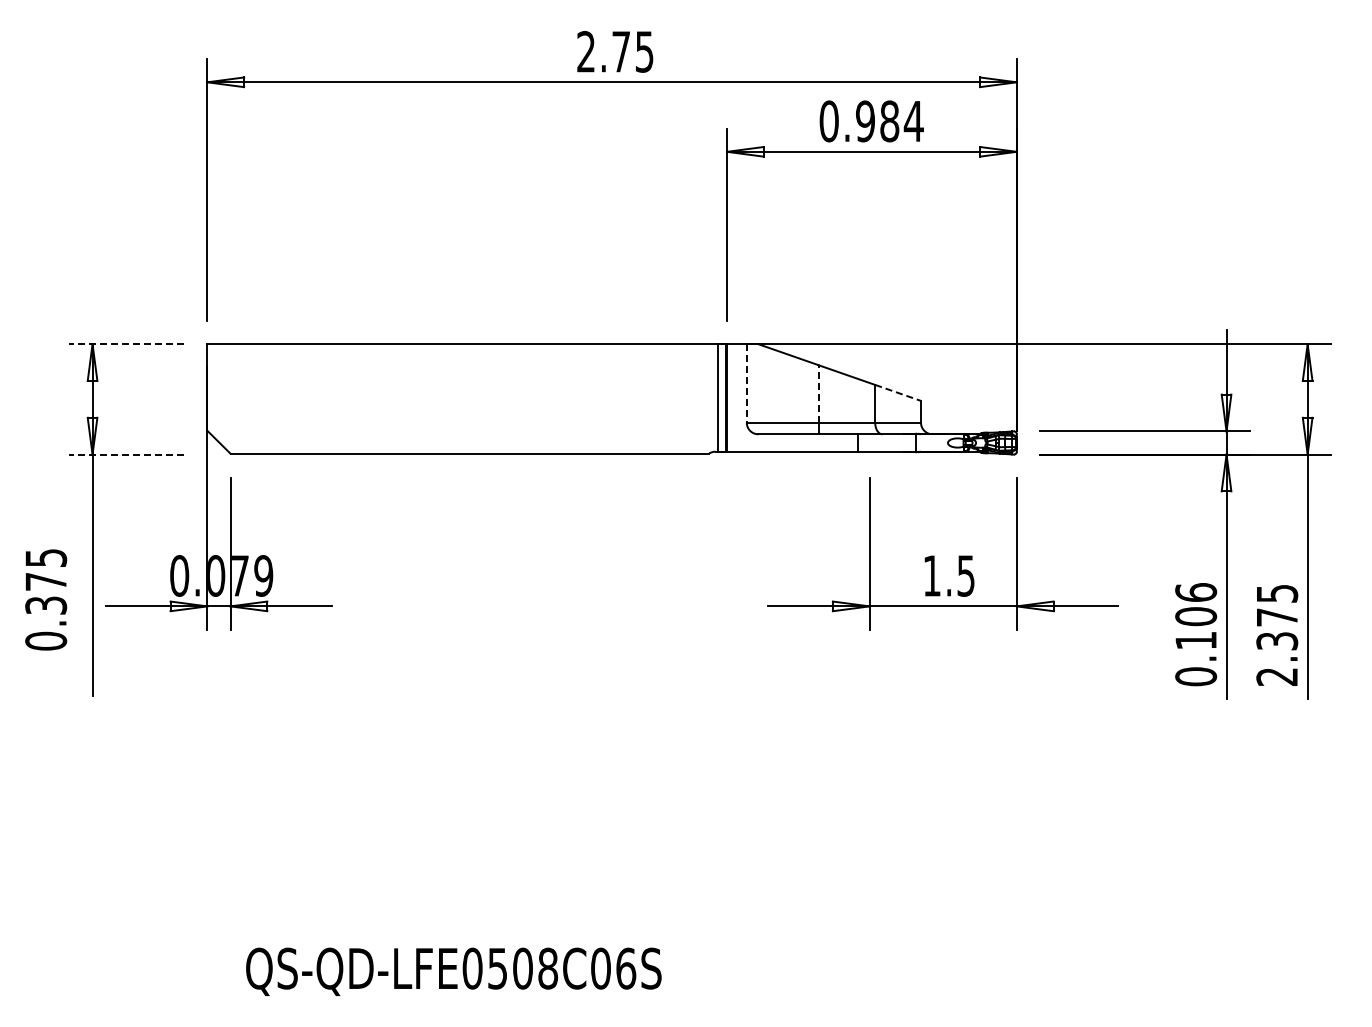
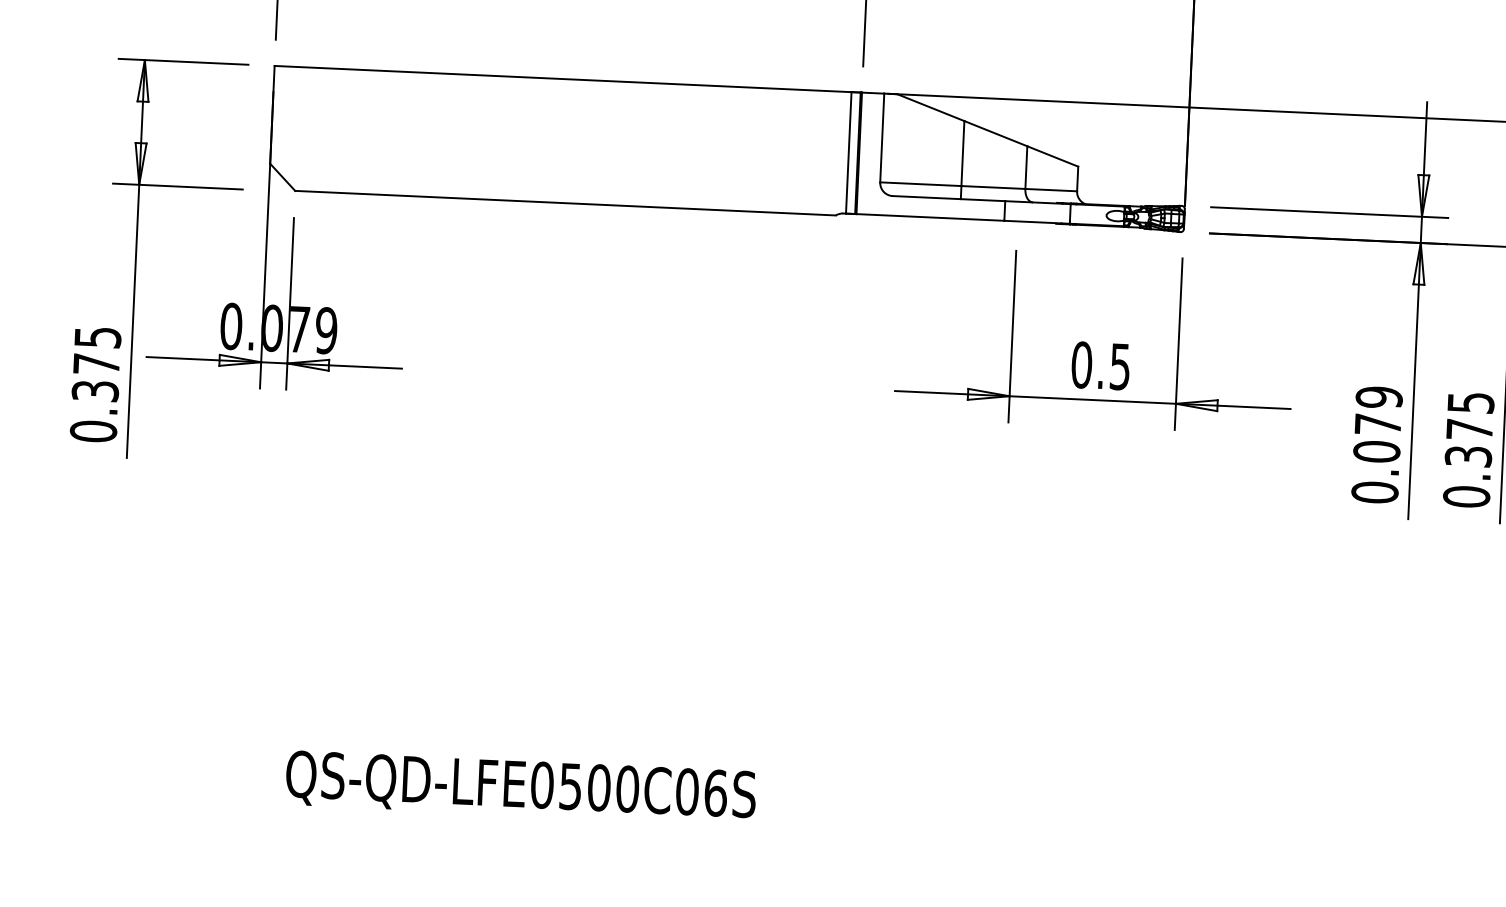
line: (126, 344) -> (183, 62), dashed -> solid
line: (746, 383) -> (881, 138), dashed -> solid
line: (818, 393) -> (962, 153), dashed -> solid
line: (898, 393) -> (1053, 157), dashed -> solid
line: (126, 454) -> (177, 186), dashed -> solid
text: (932, 575) -> (1082, 364), 1.5 -> 0.5
text: (46, 599) -> (96, 384), moved
text: (1196, 616) -> (1378, 424), 0.106 -> 0.079
text: (1277, 676) -> (1466, 496), 2.375 -> 0.375
text: (548, 968) -> (628, 789), QS-QD-LFE0508C06S -> QS-QD-LFE0500C06S

